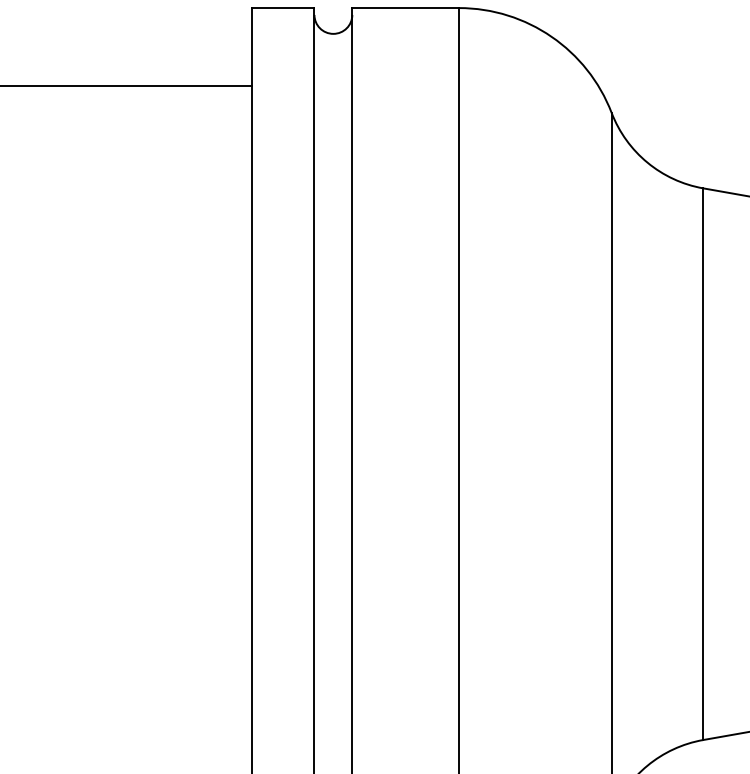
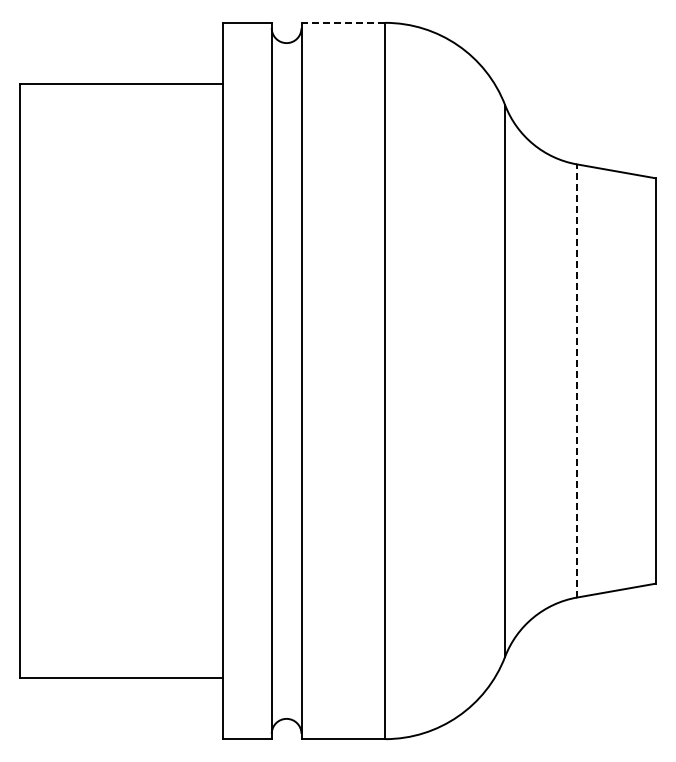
line: (405, 7) -> (343, 22), solid -> dashed
line: (703, 463) -> (577, 380), solid -> dashed

